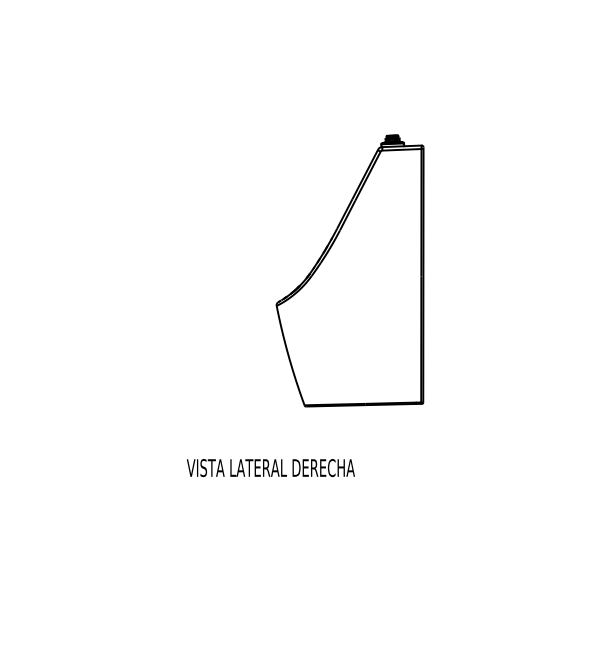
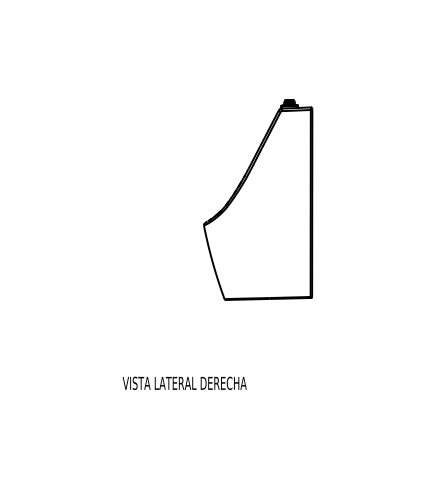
text: (270, 466) -> (184, 382), moved

